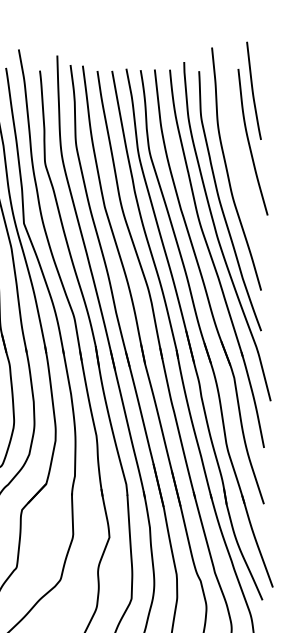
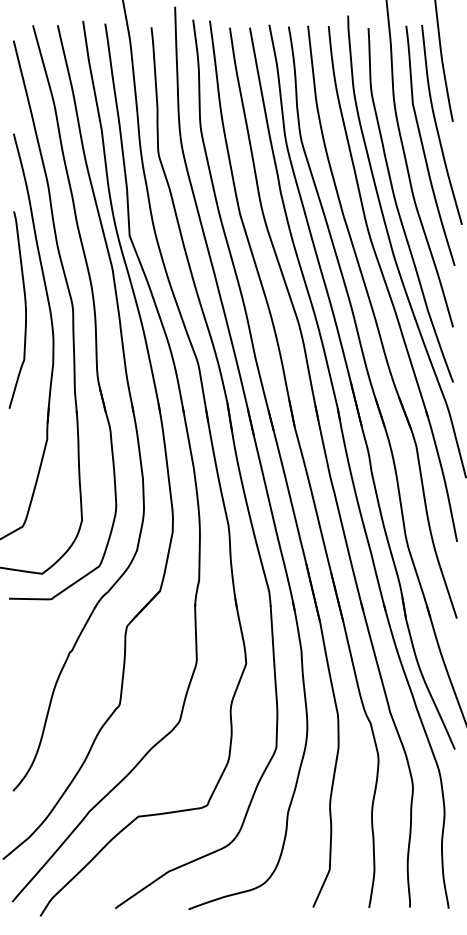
curve: (240, 159) -> (424, 148), added

